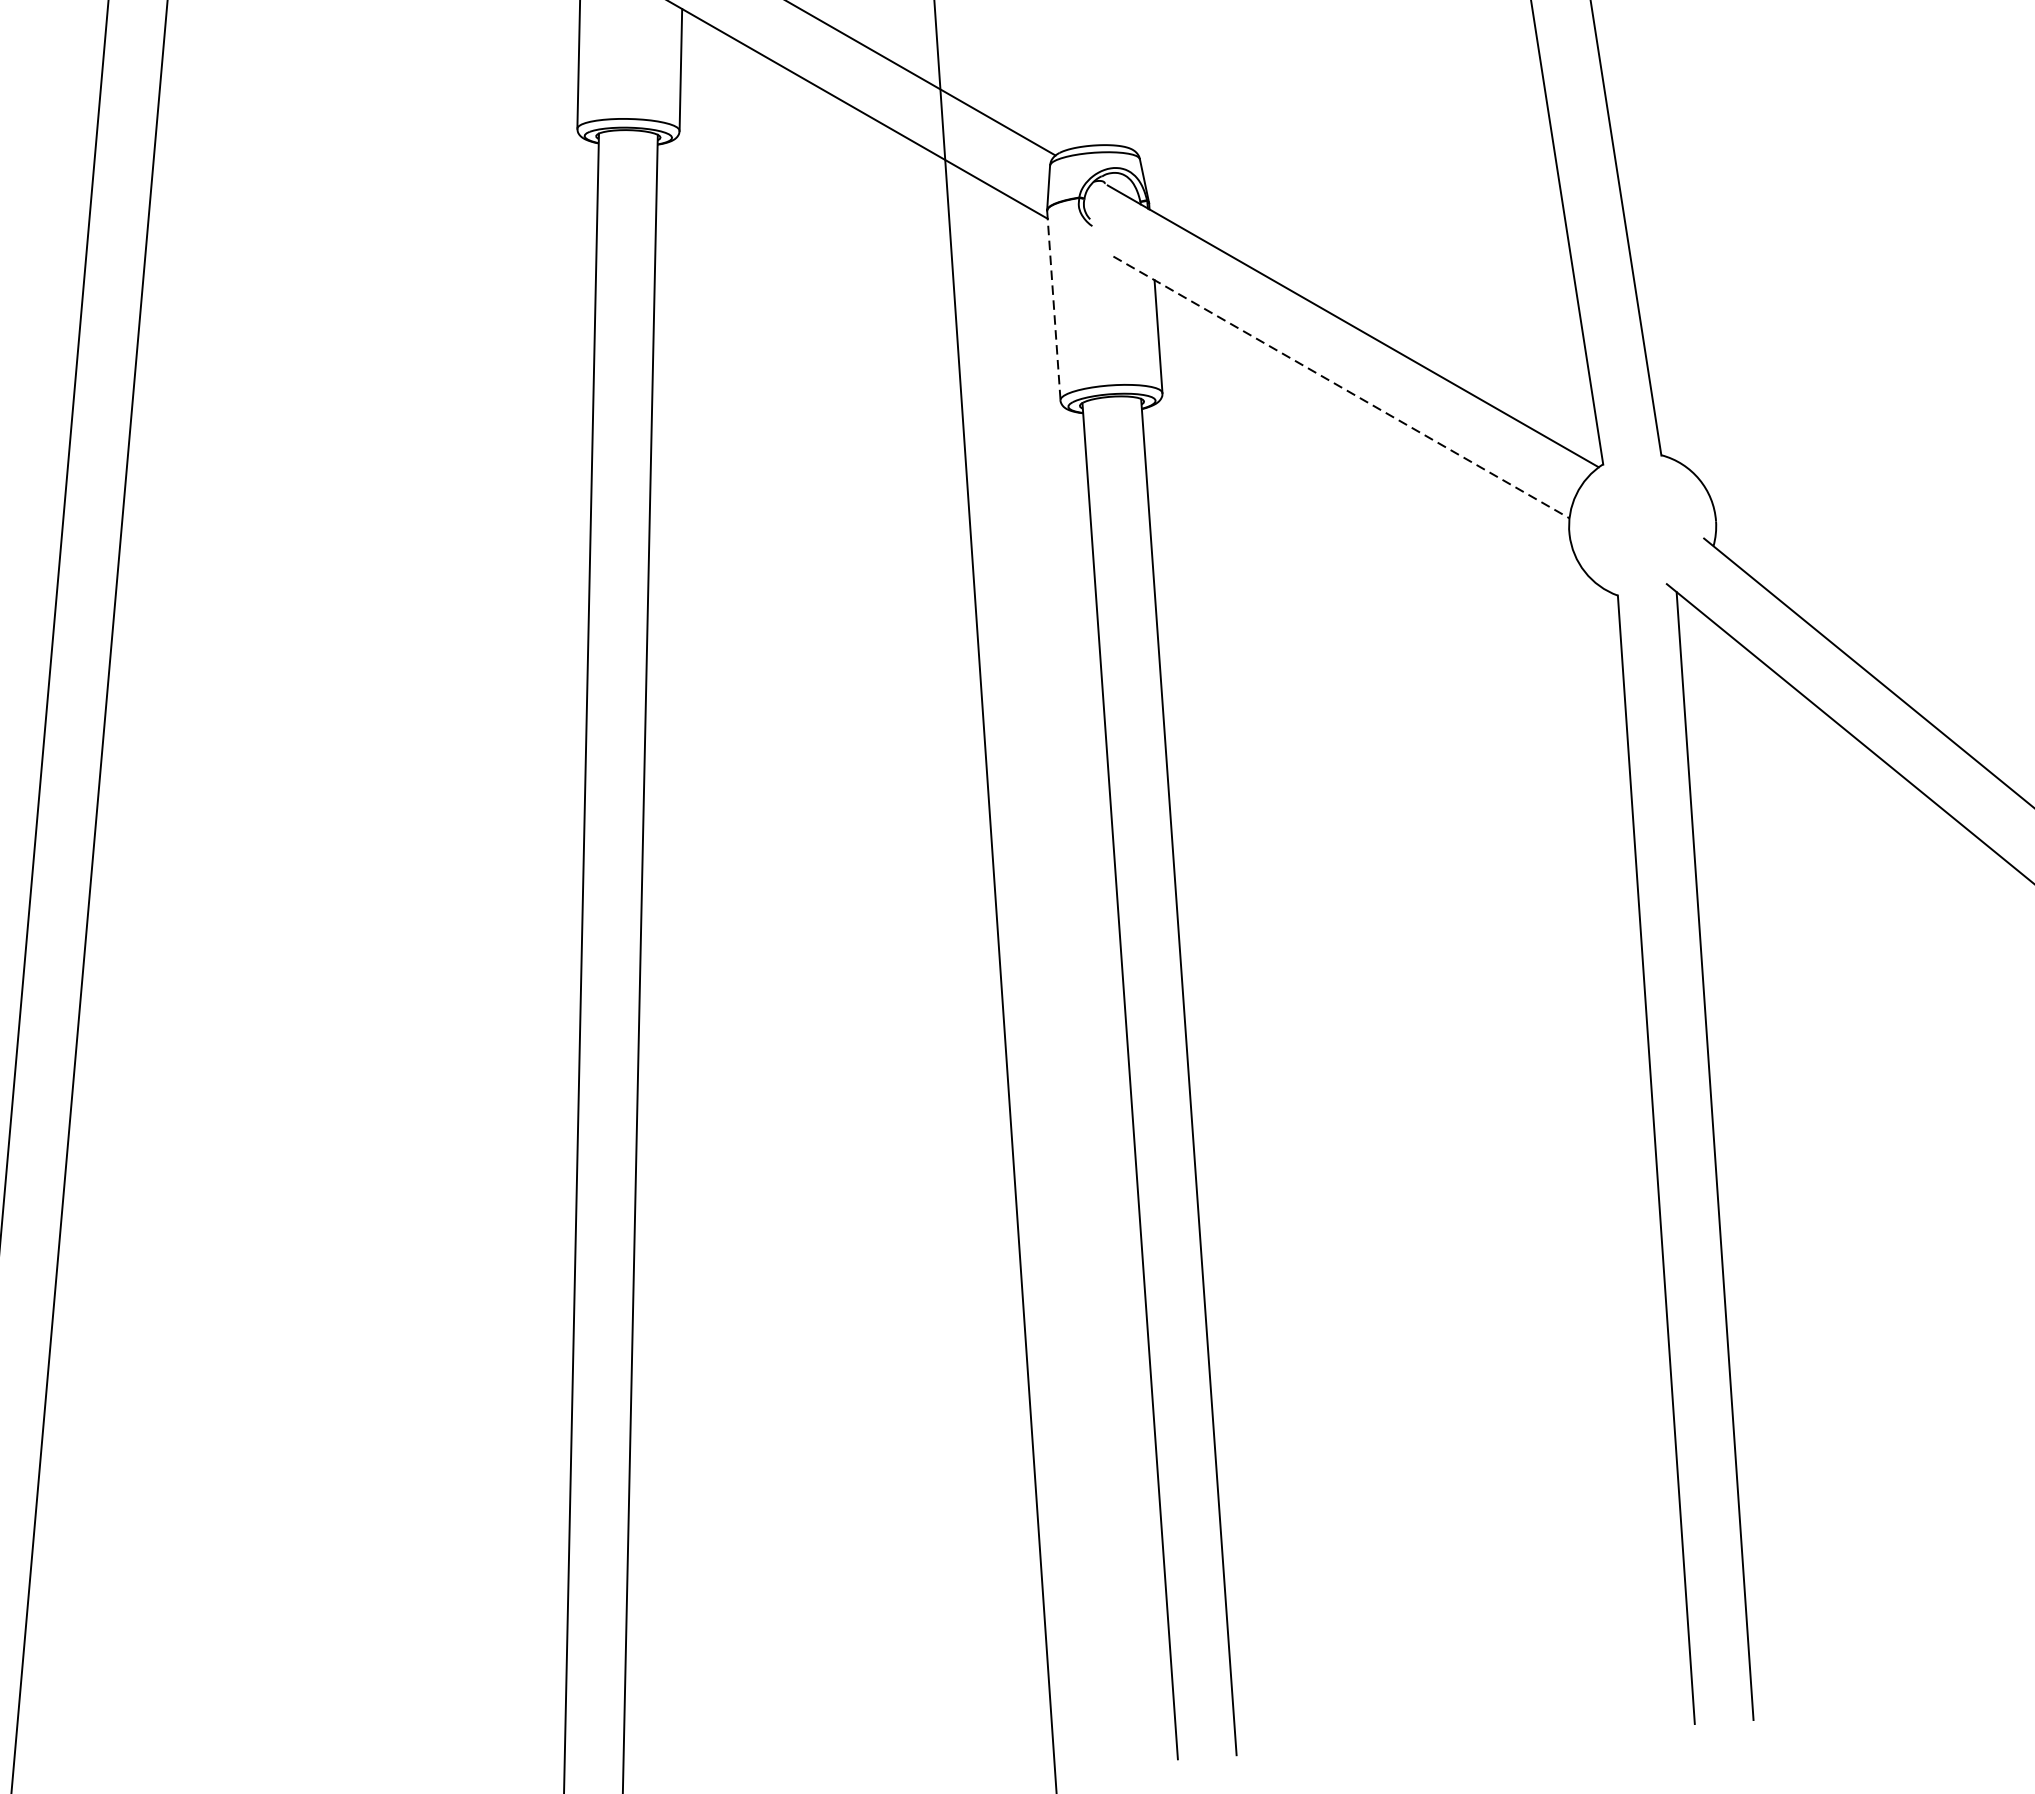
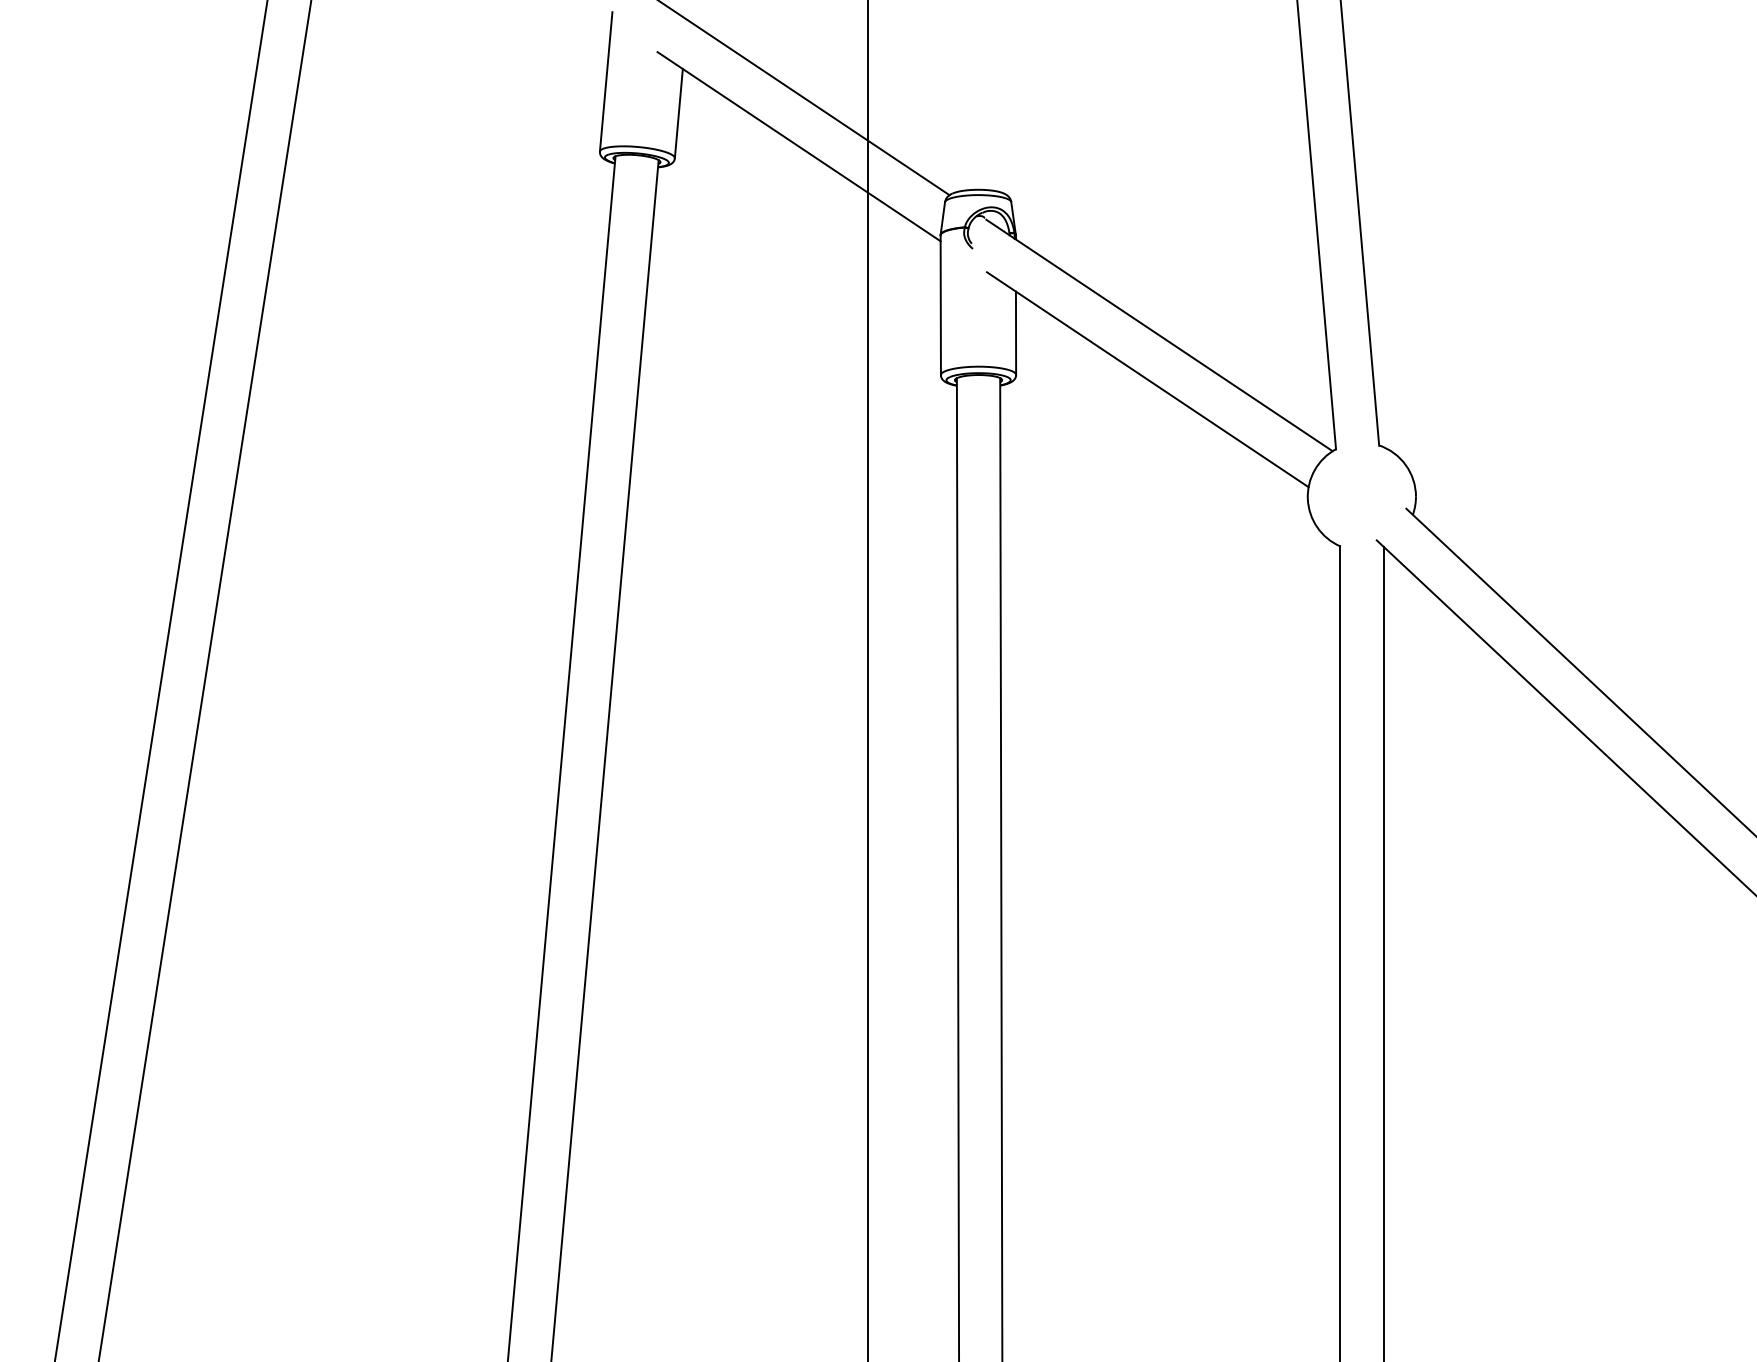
line: (1053, 305) -> (940, 305), dashed -> solid
line: (1342, 388) -> (1148, 380), dashed -> solid

